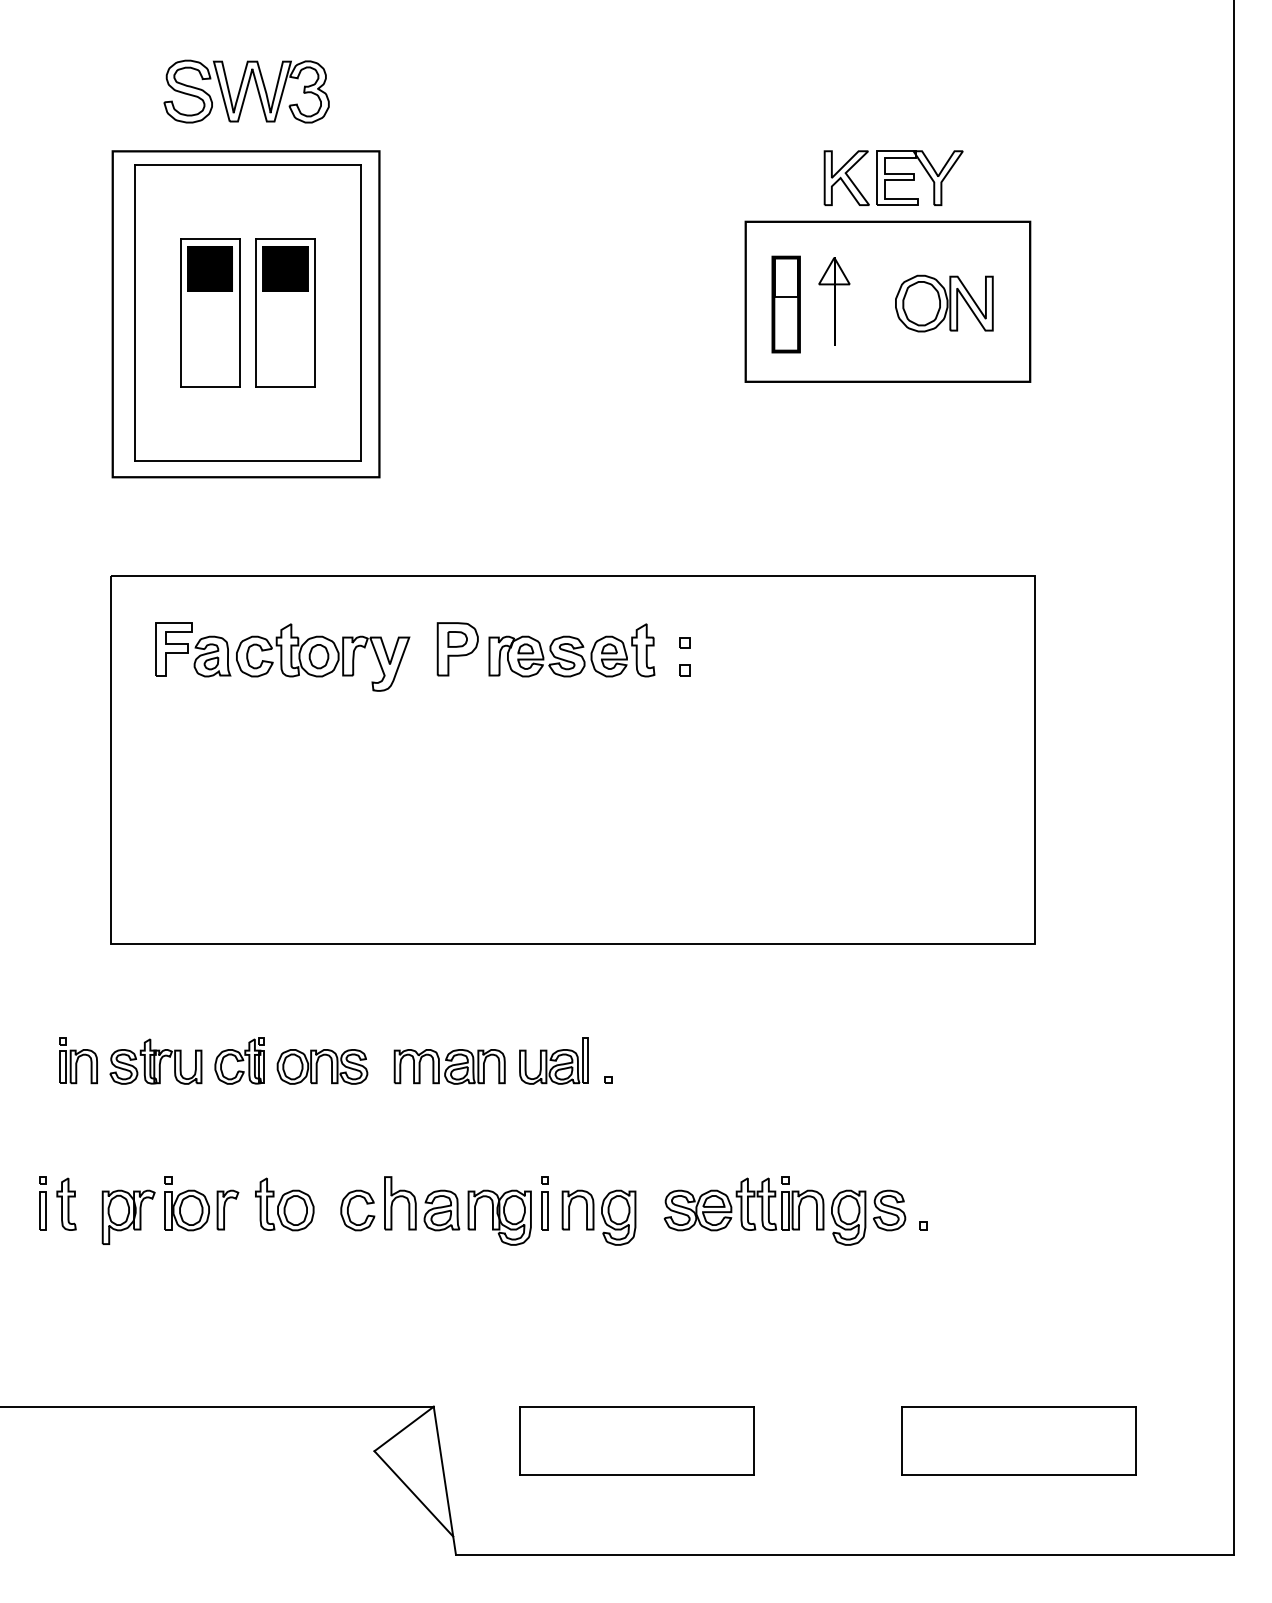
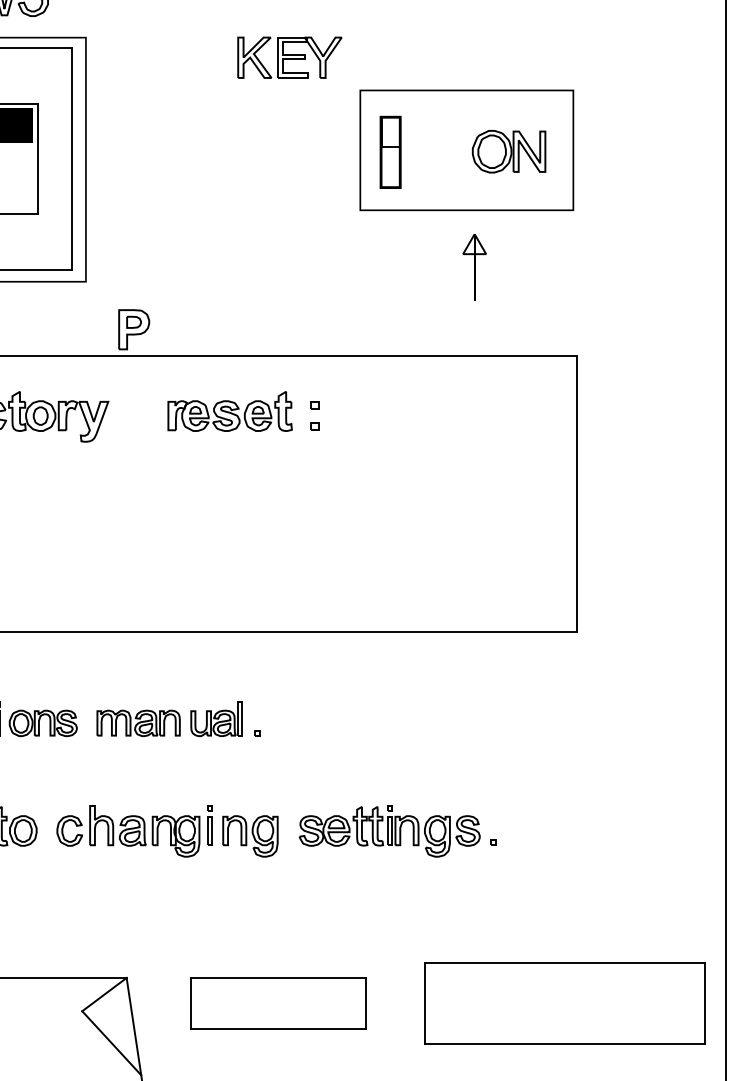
part: (893, 177) -> (289, 57), moved
part: (834, 301) -> (474, 266), moved
part: (457, 649) -> (133, 329), moved
part: (1018, 1440) -> (564, 1003), size x1.6

